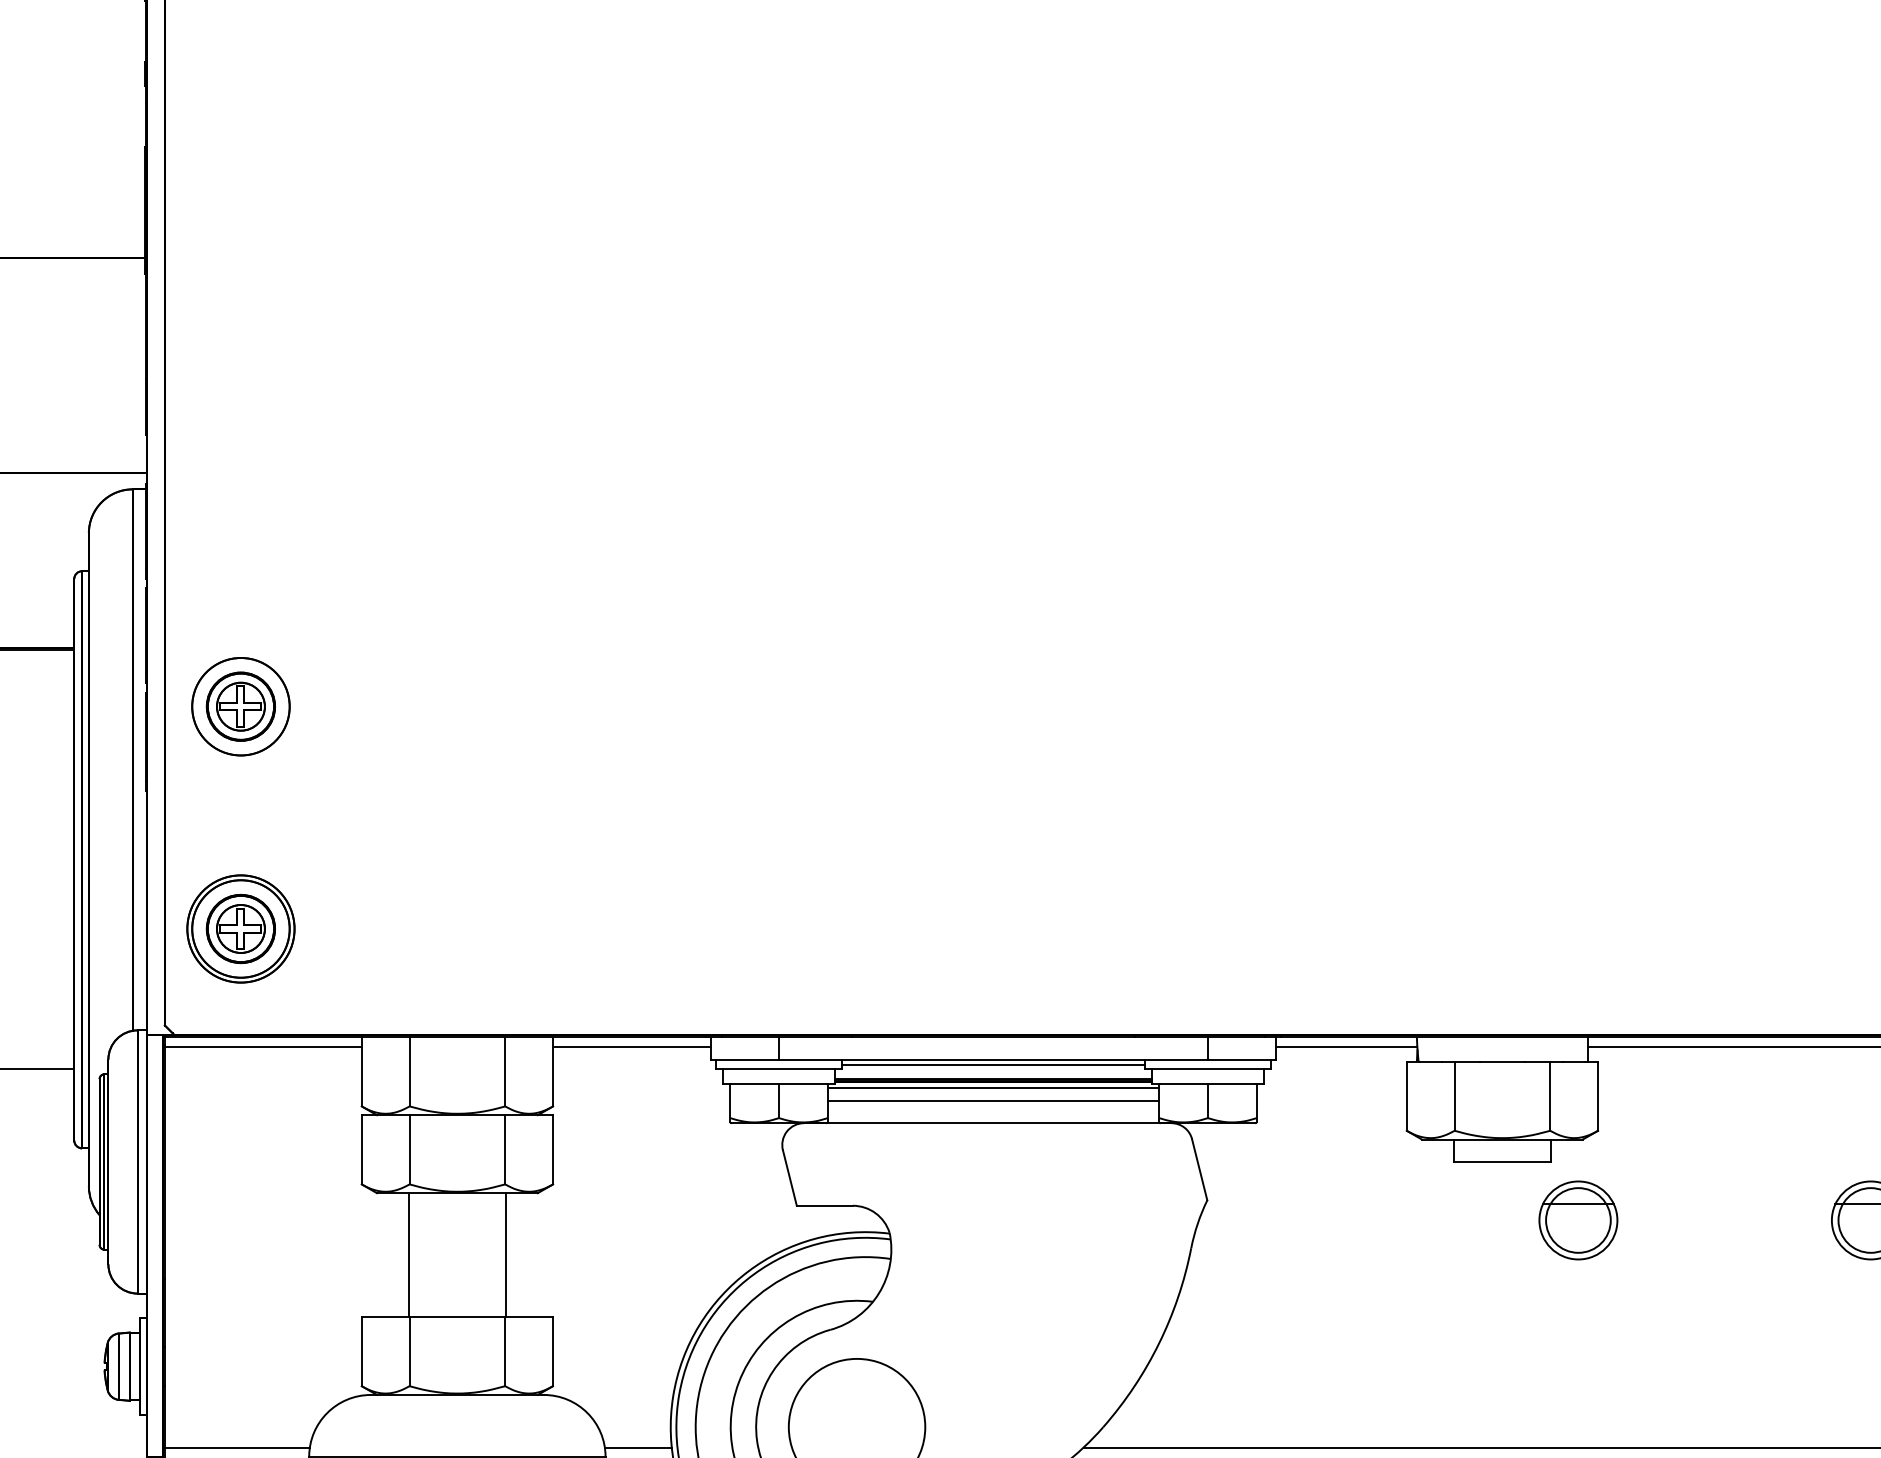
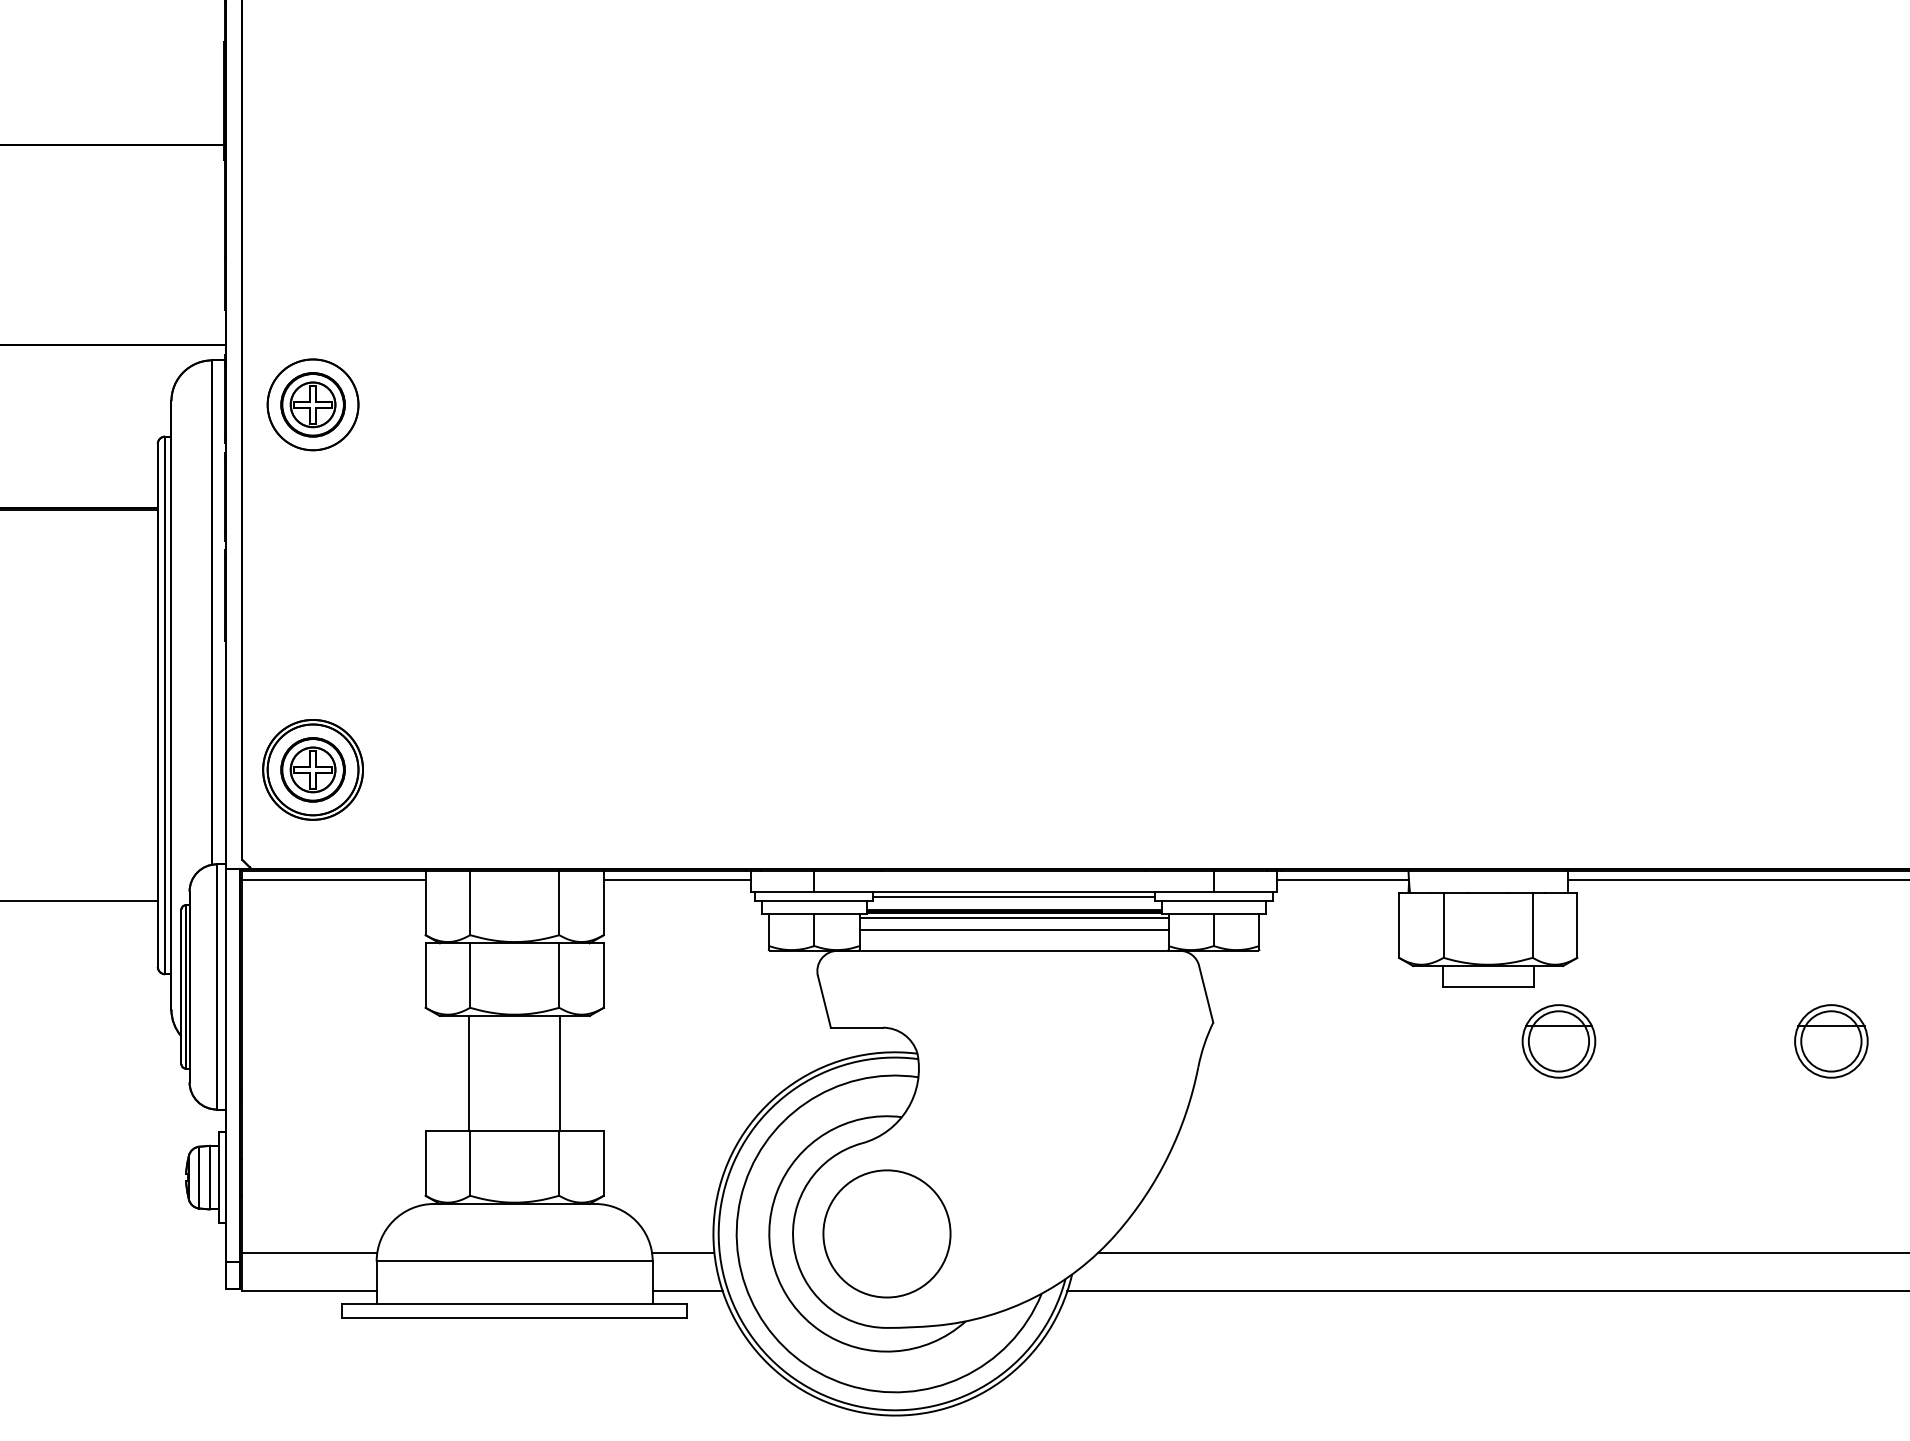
part: (240, 706) -> (312, 404), moved

